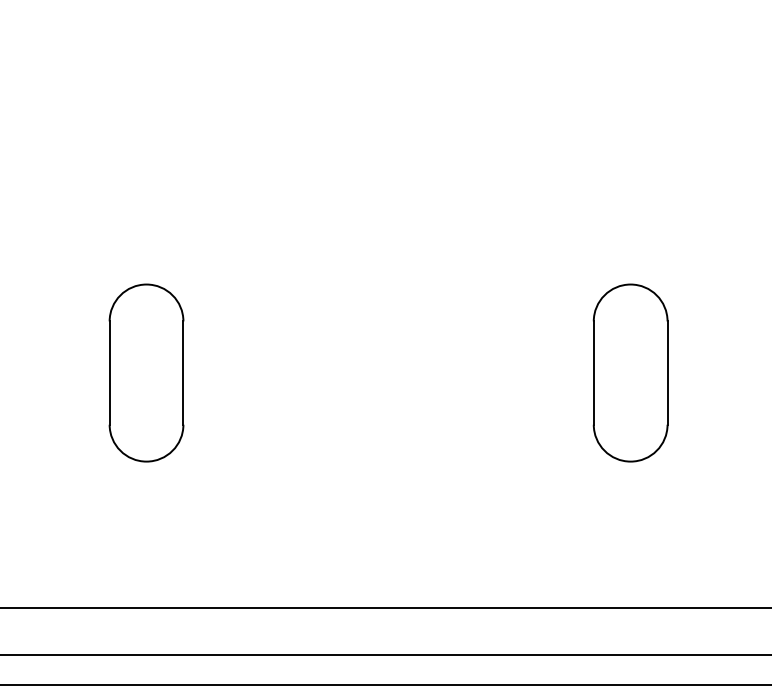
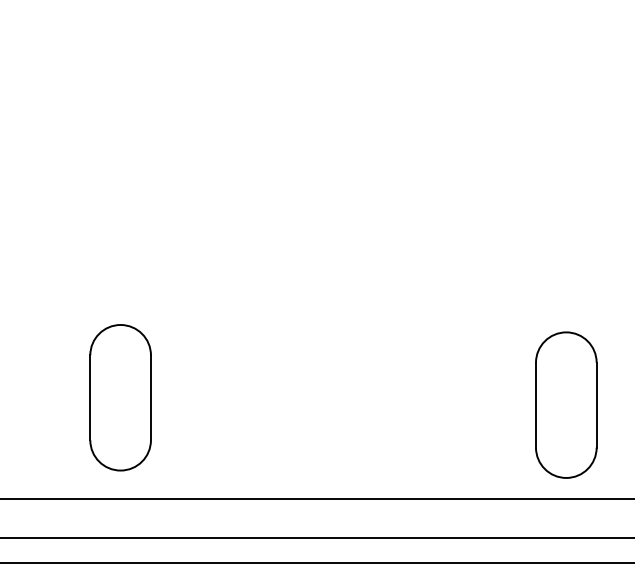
part: (146, 372) -> (120, 397), moved
part: (630, 372) -> (566, 404), moved

